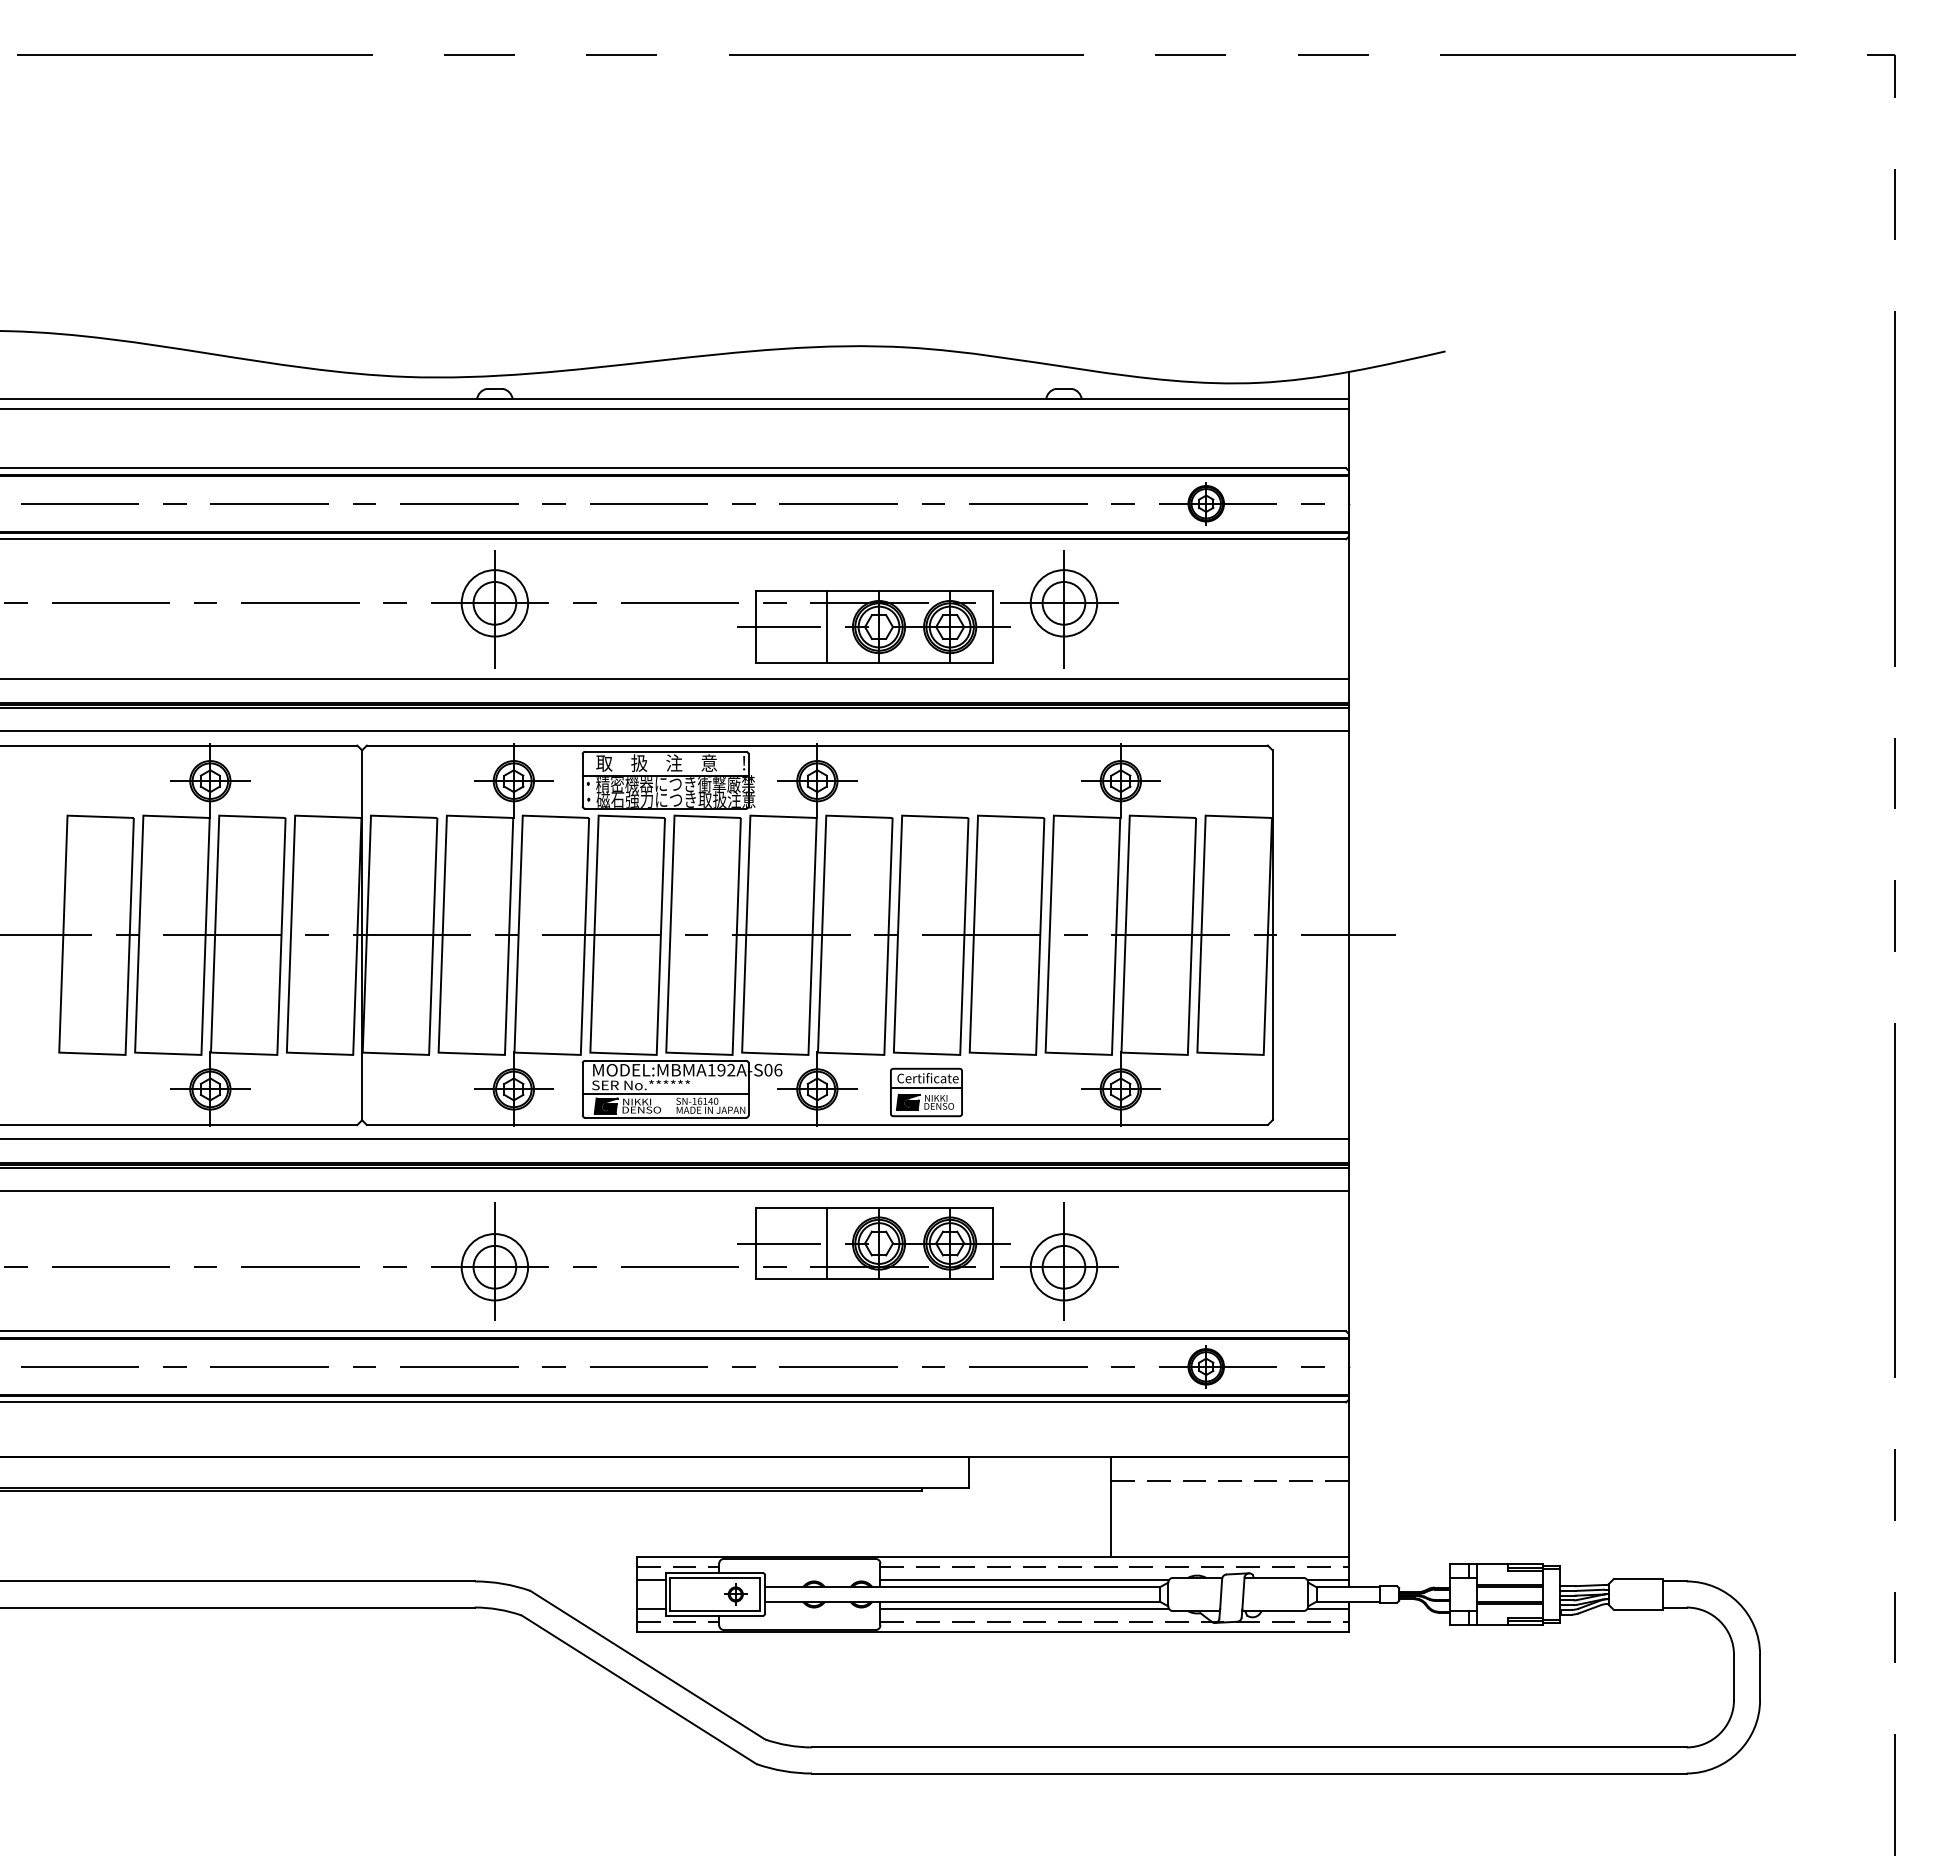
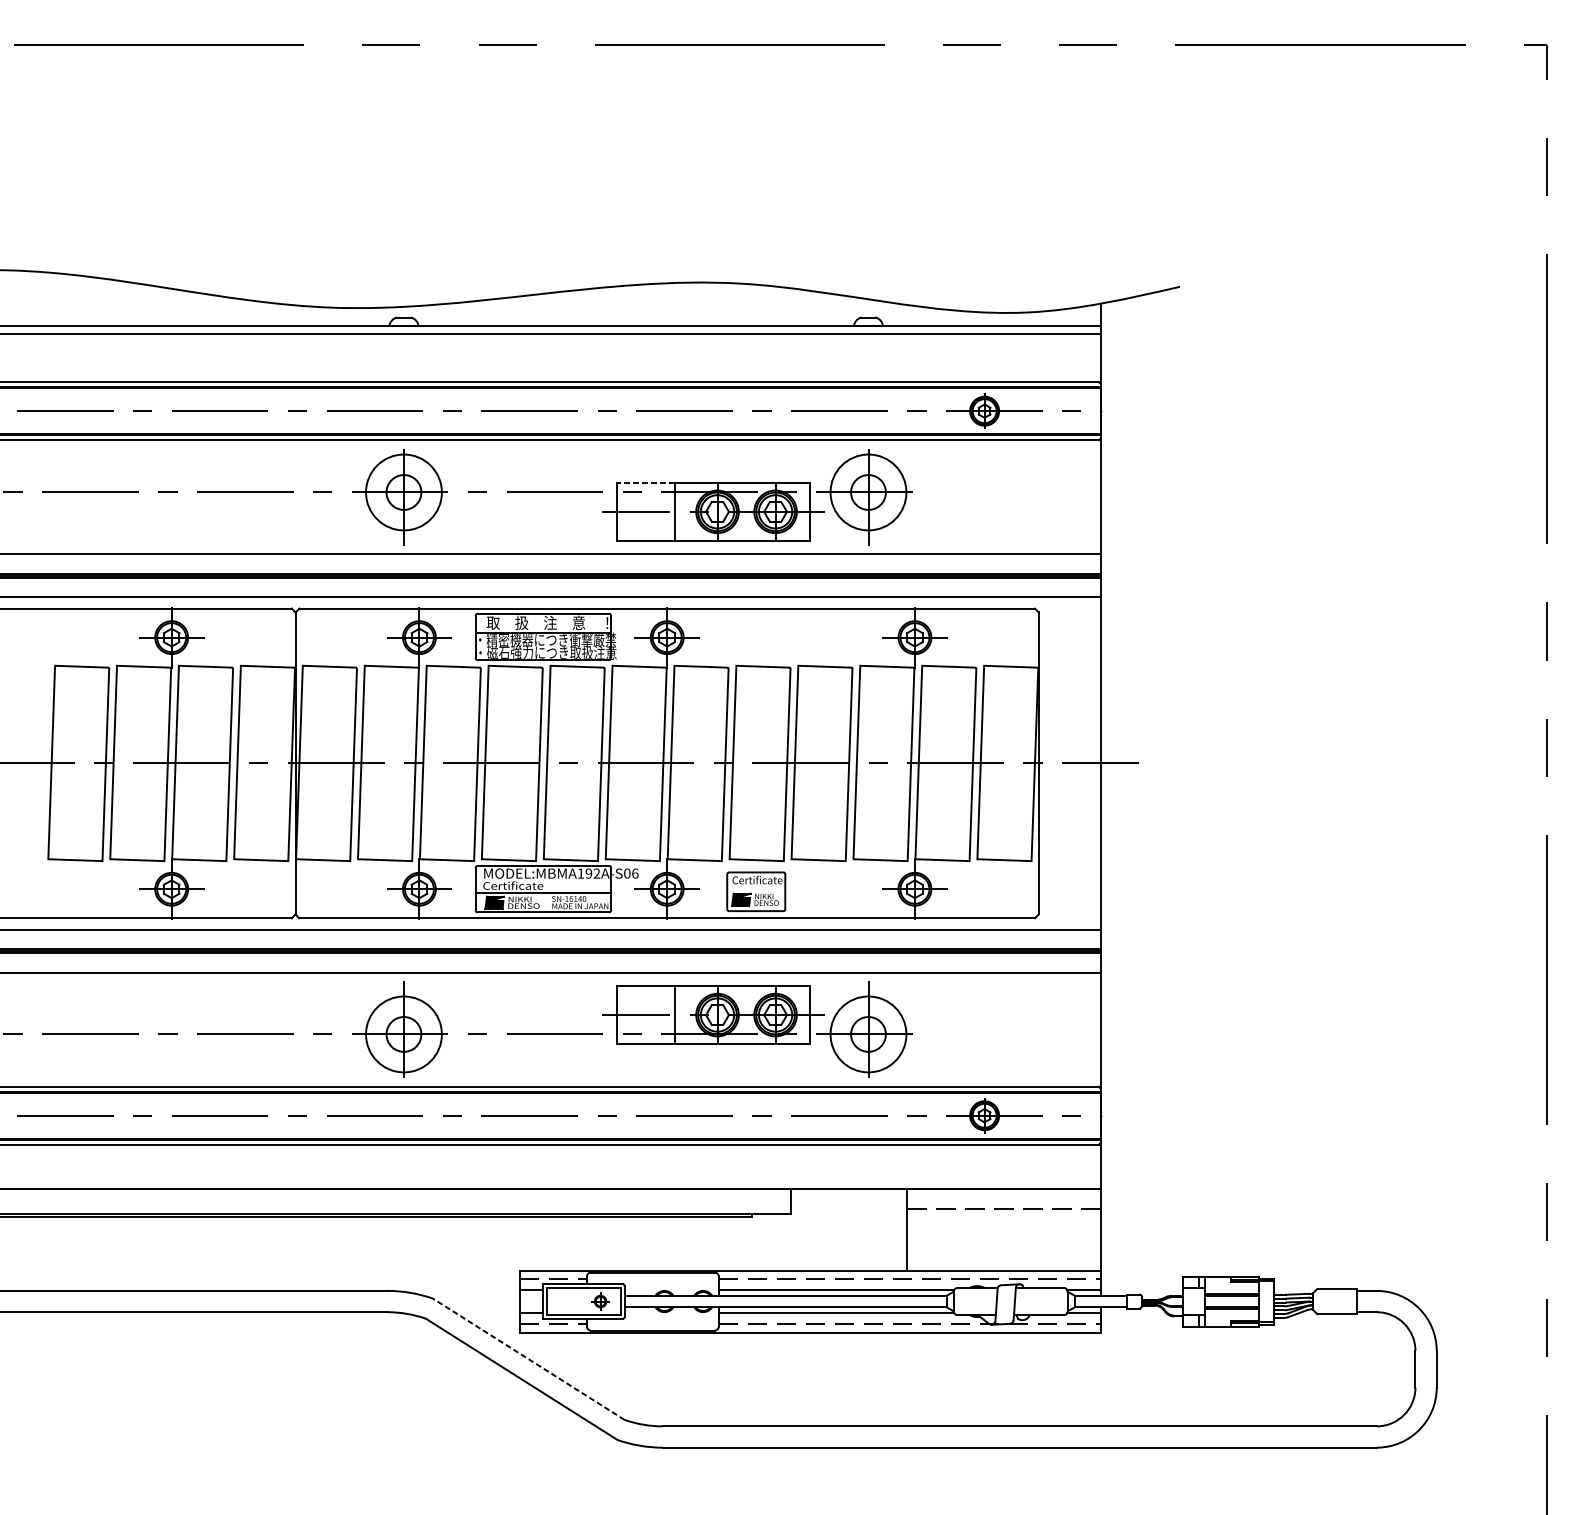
line: (791, 591) -> (646, 482), solid -> dashed
circle: (494, 603) -> (403, 492), size x1.4
circle: (1063, 603) -> (868, 492), size x1.4
text: (641, 1084) -> (523, 885), SER No.****** -> Certificate
line: (926, 1087) -> (756, 887), removed
circle: (494, 1267) -> (403, 1034), size x1.4
circle: (1063, 1267) -> (868, 1034), size x1.4
line: (647, 1665) -> (528, 1359), solid -> dashed

